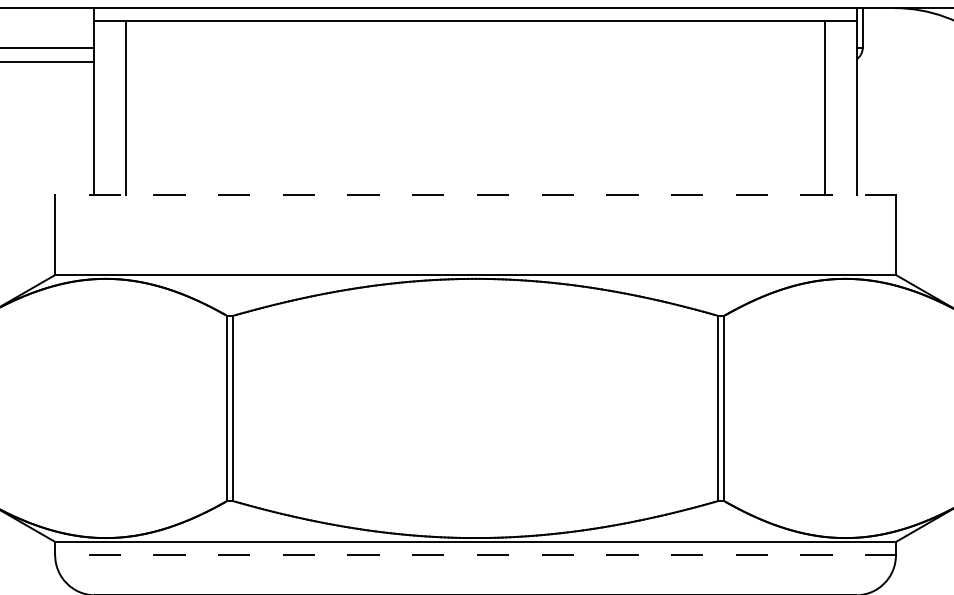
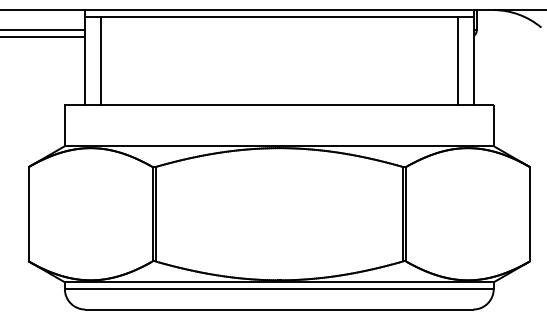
line: (474, 195) -> (278, 105), dashed -> solid
line: (474, 556) -> (278, 289), dashed -> solid

